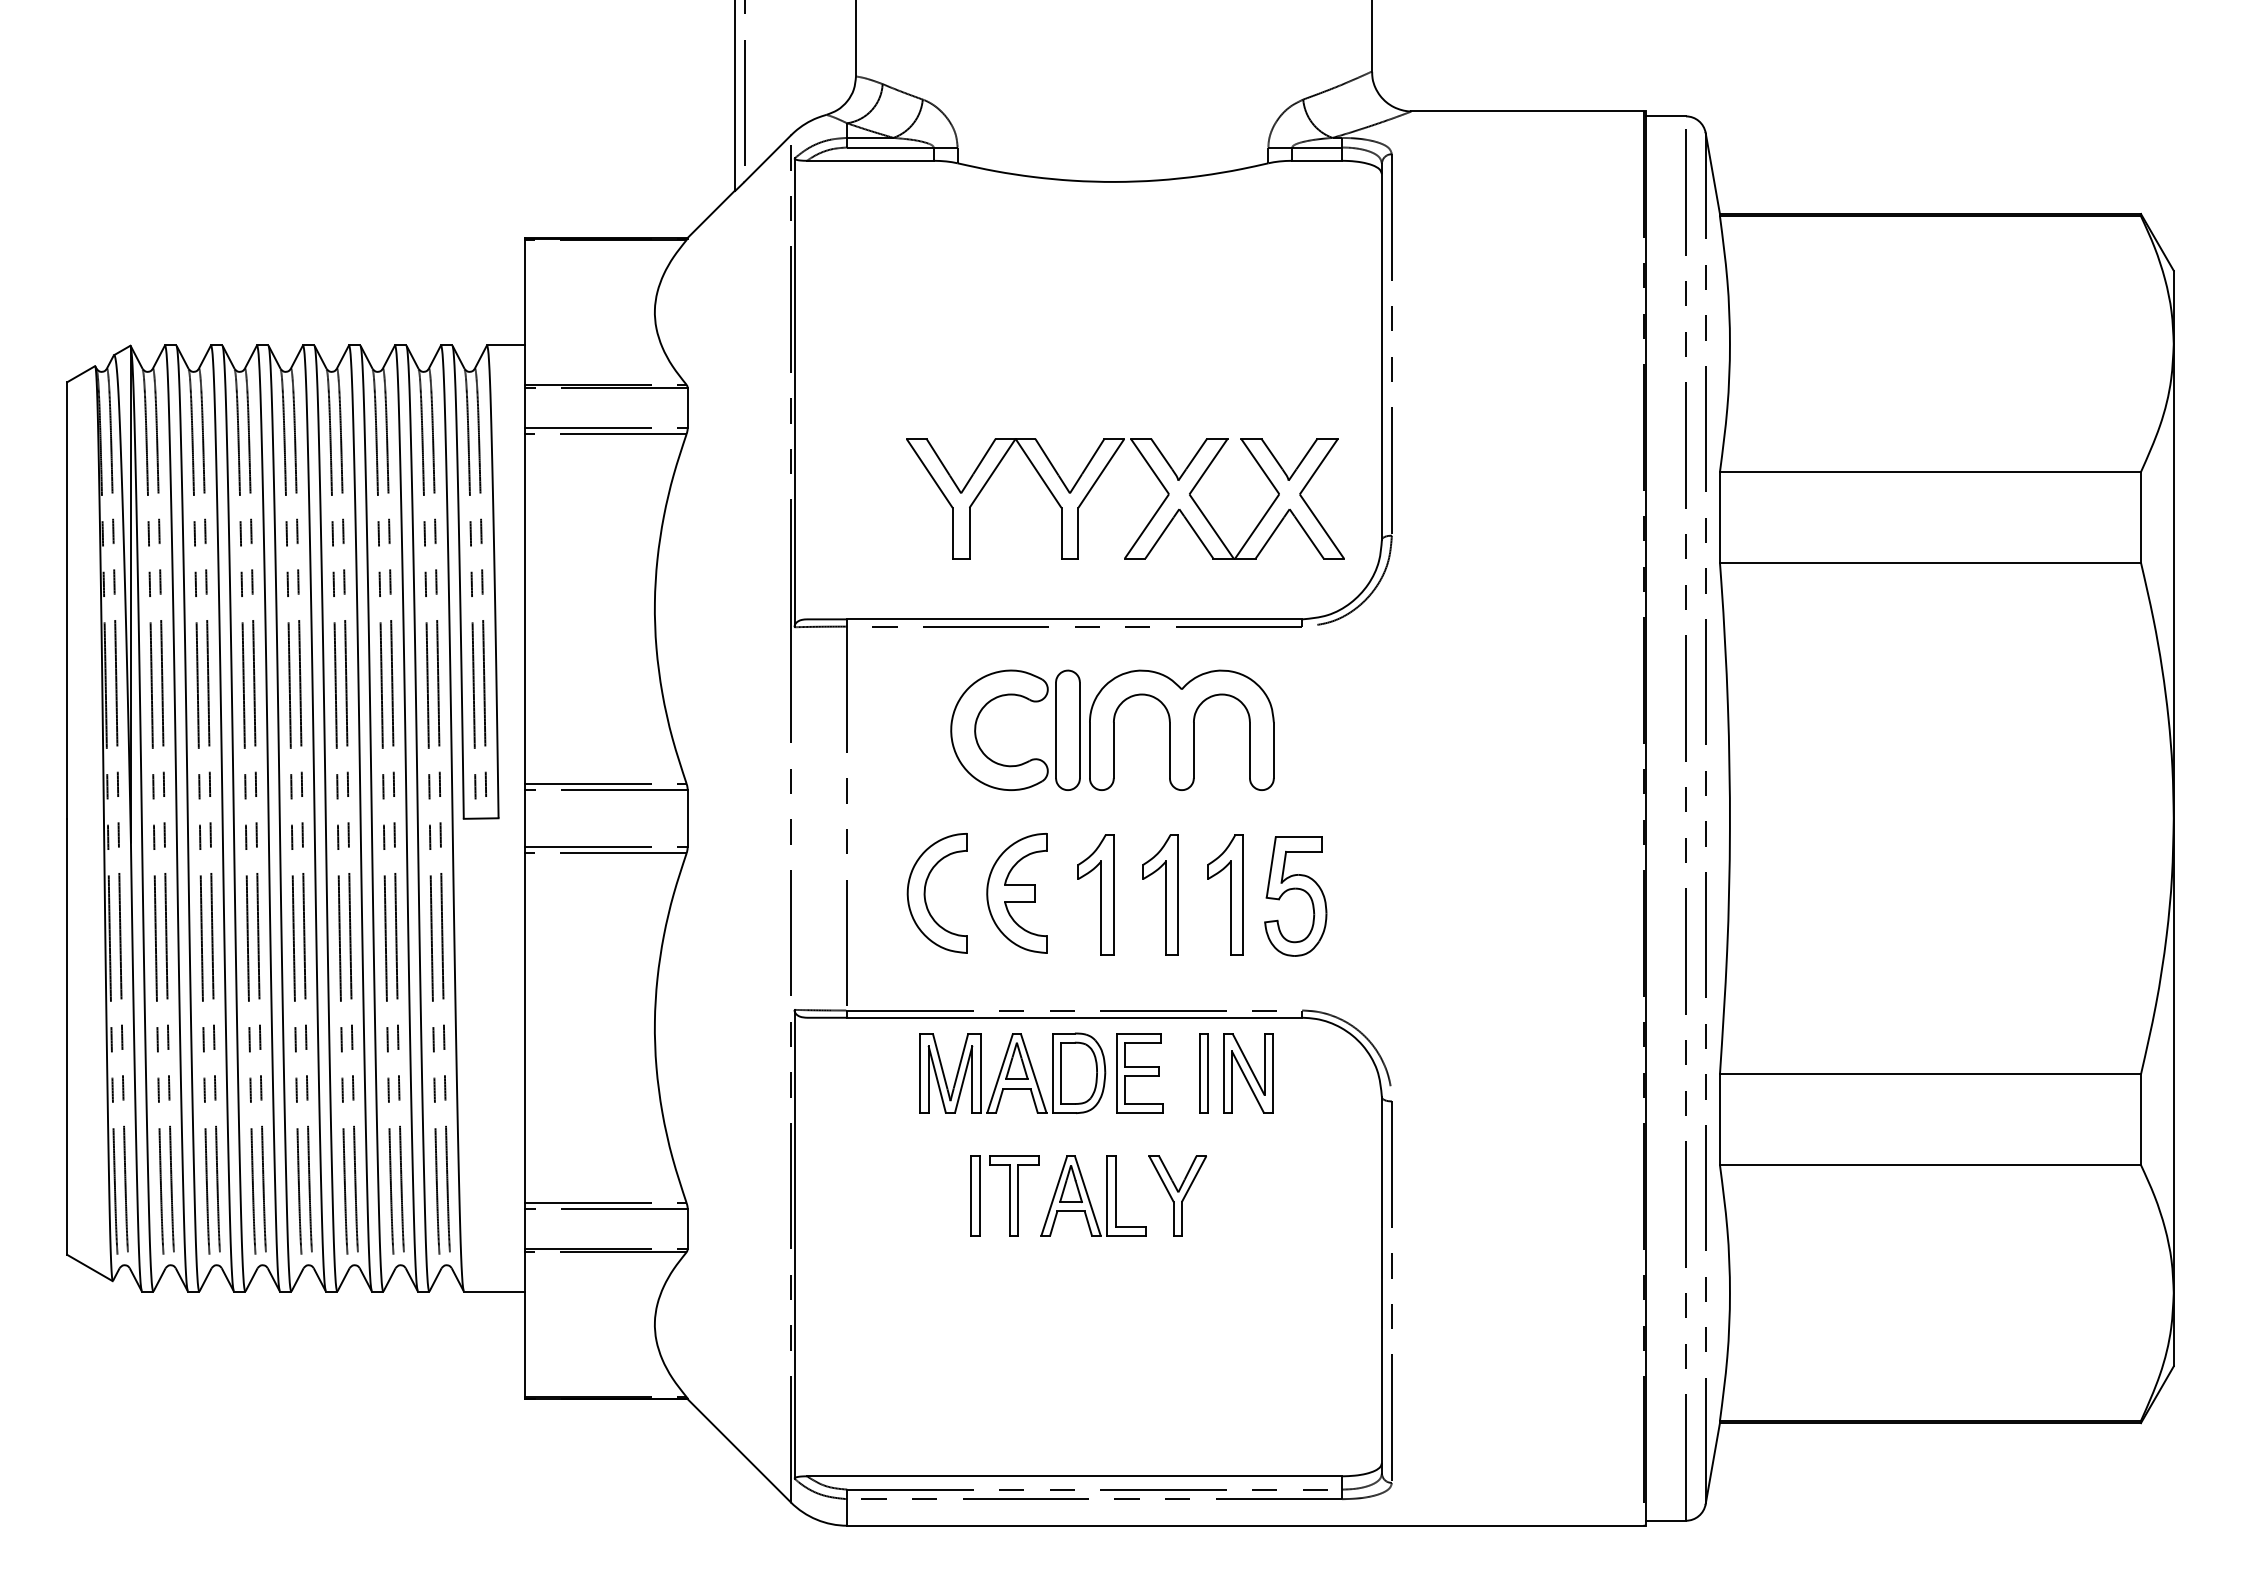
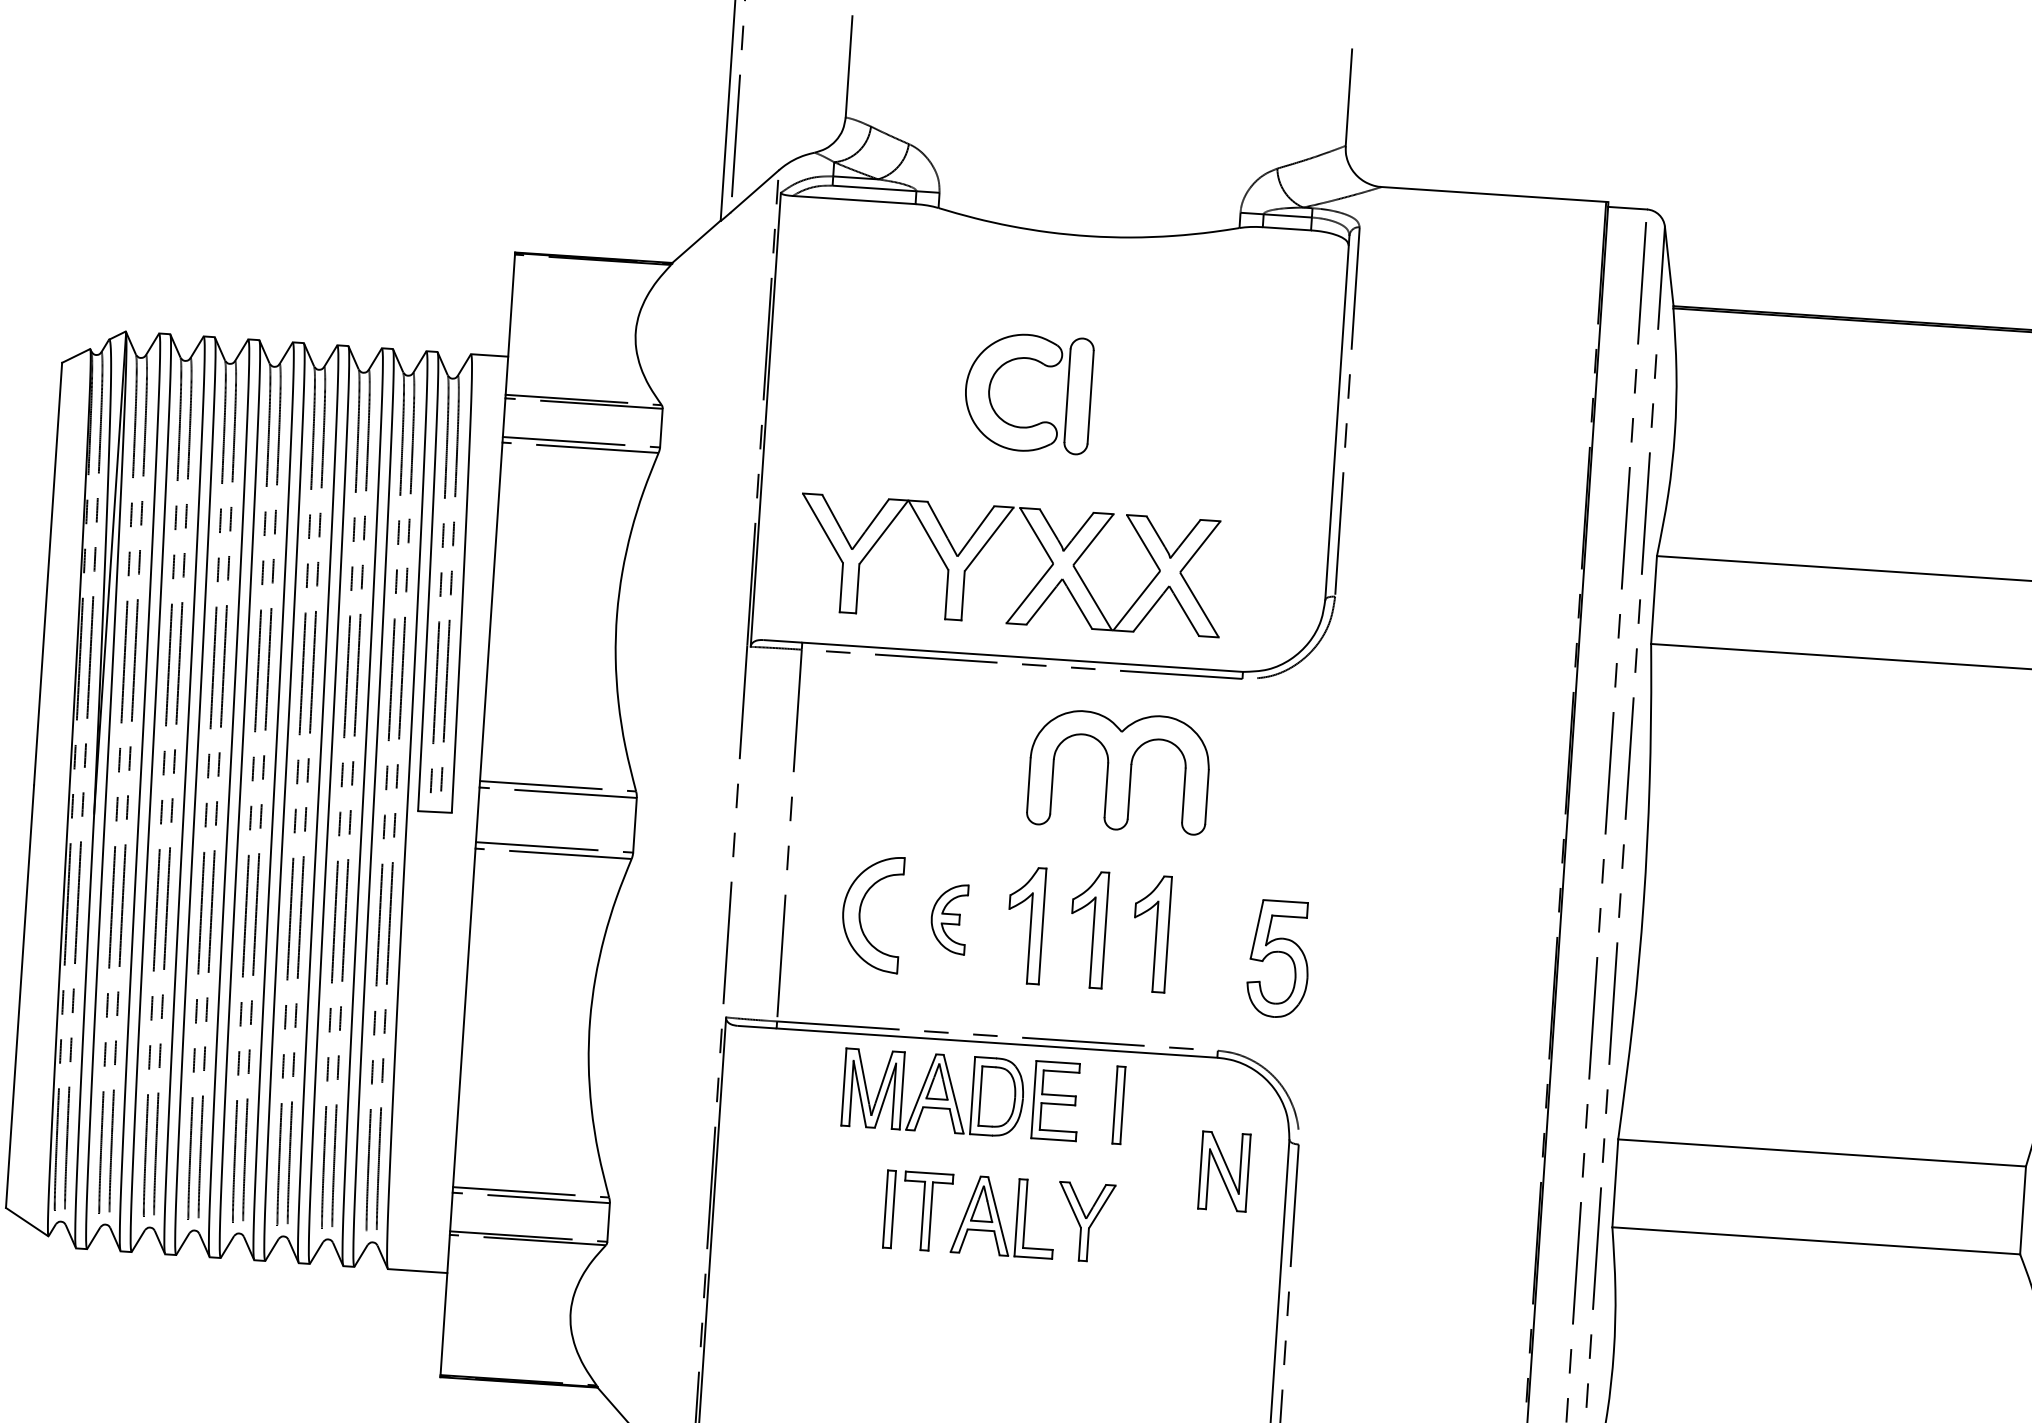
part: (1151, 517) -> (1034, 585), moved
part: (1030, 701) -> (1044, 366), moved
part: (1295, 889) -> (1279, 952), moved
part: (1016, 893) -> (948, 919), size x0.6
part: (1248, 1073) -> (1224, 1171), moved

